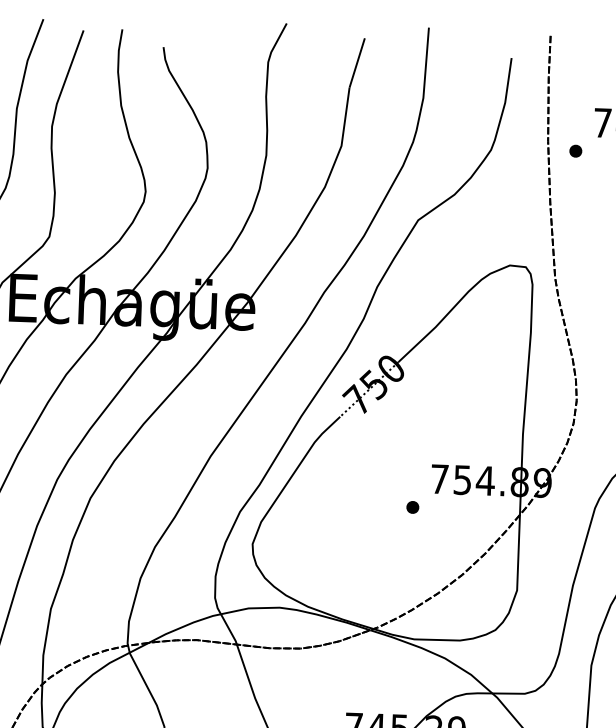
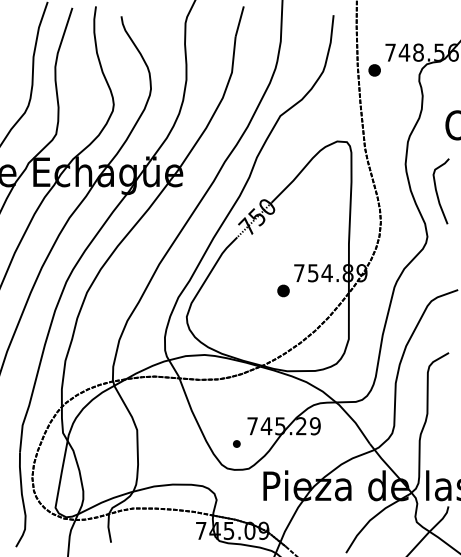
part: (575, 151) -> (374, 70), size x1.6
part: (412, 506) -> (283, 290), size x1.6

